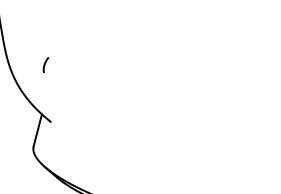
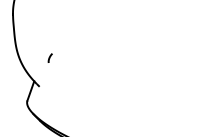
curve: (44, 64) -> (49, 57), moved

